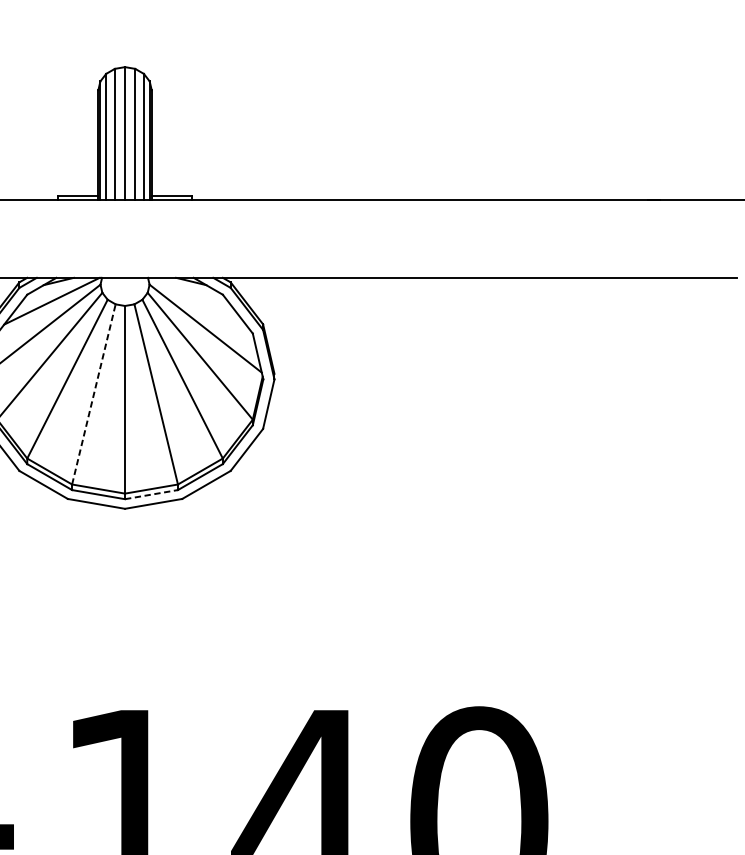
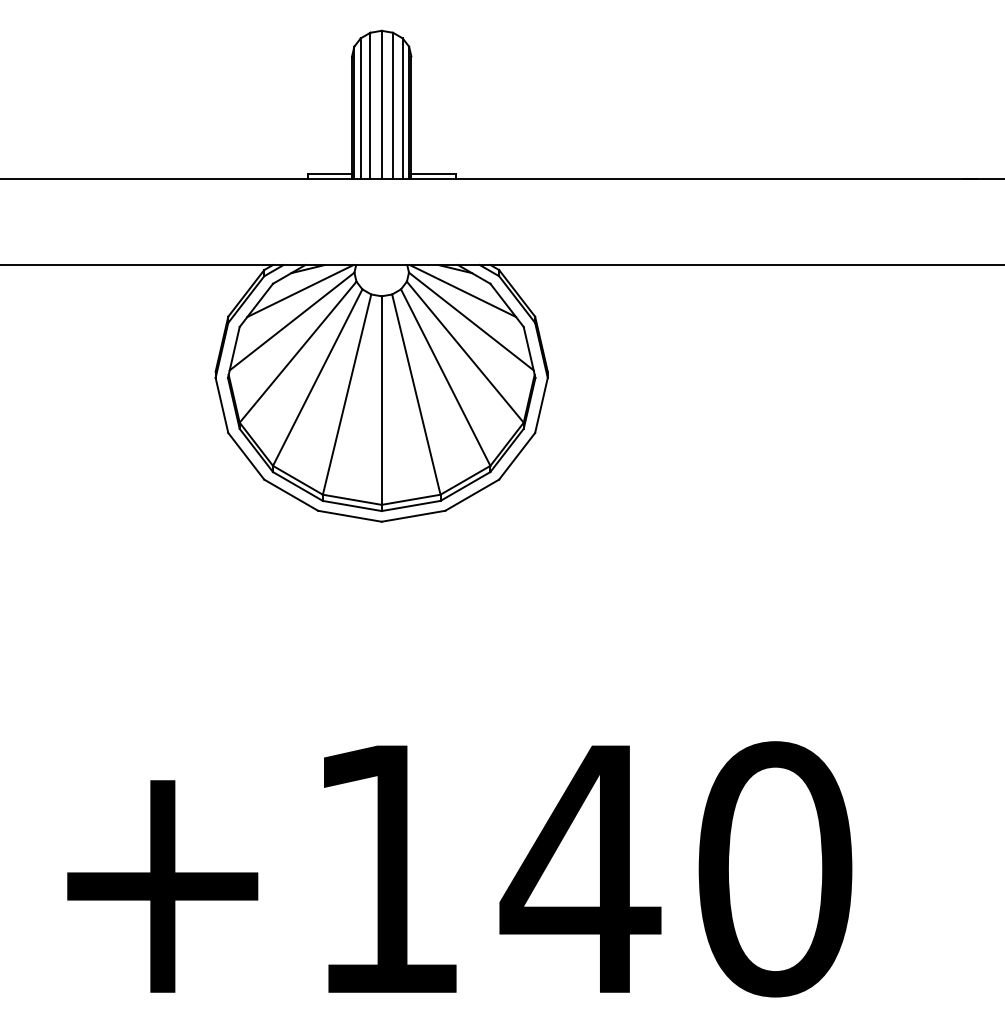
line: (197, 301) -> (462, 291), added
line: (94, 394) -> (347, 394), dashed -> solid
line: (151, 494) -> (411, 505), dashed -> solid

